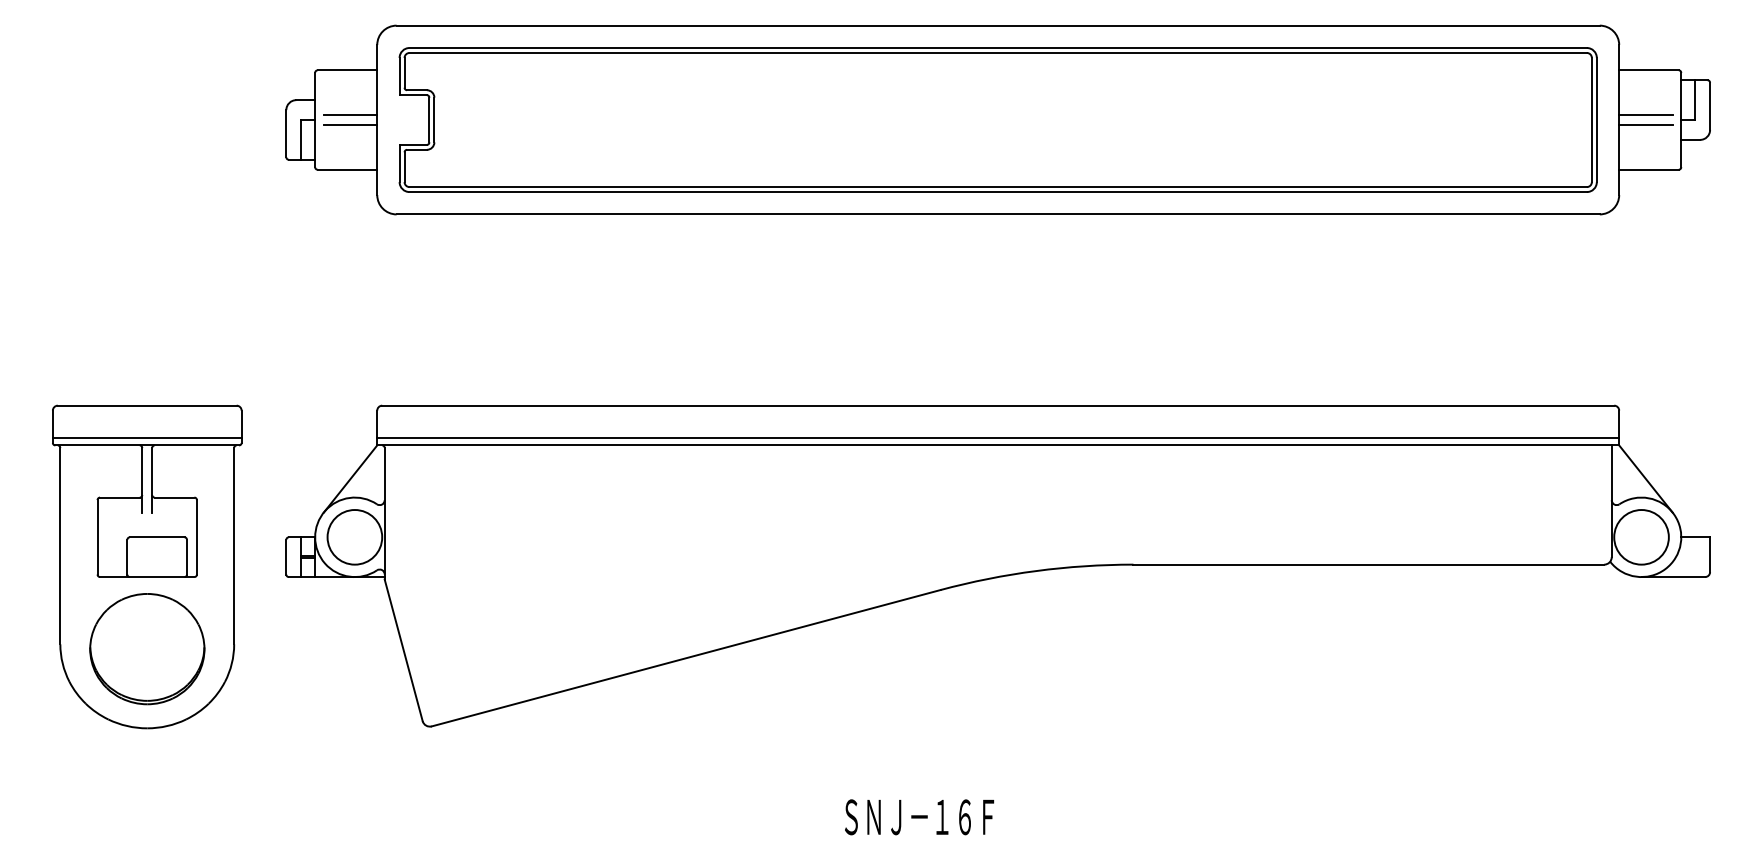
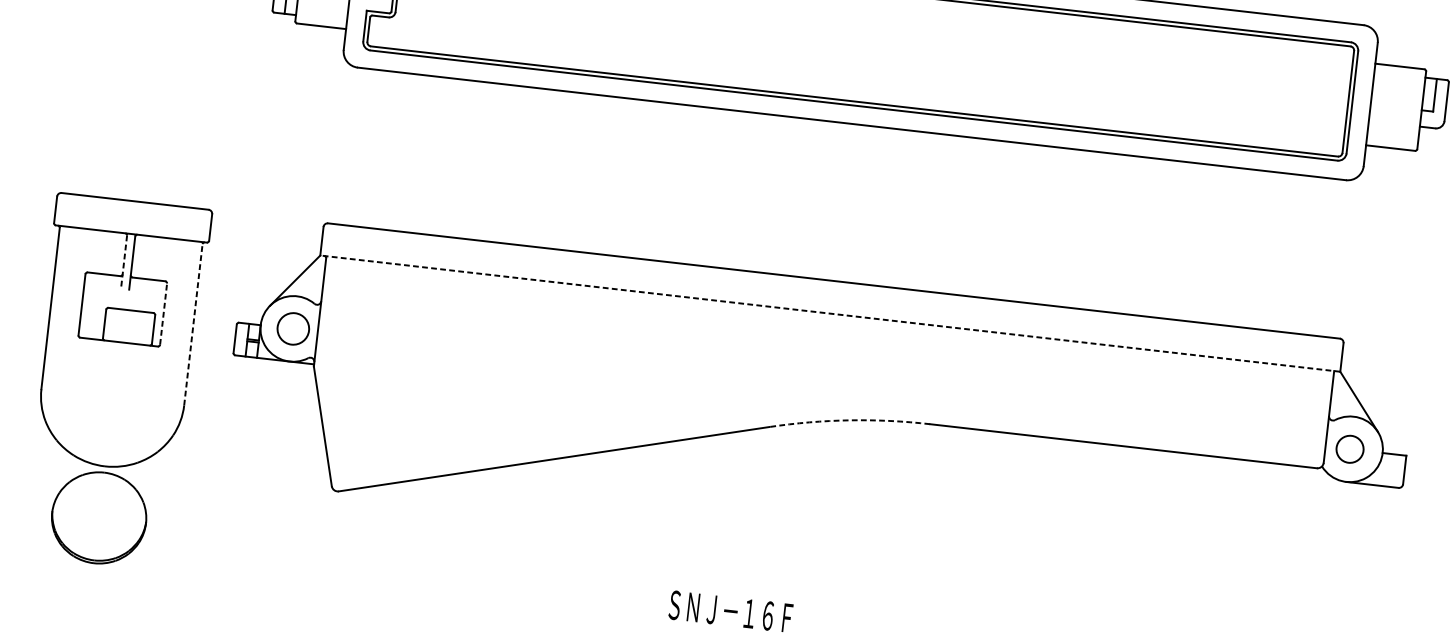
line: (1645, 115) -> (1392, 103), removed
line: (1645, 125) -> (1391, 111), removed
line: (146, 437) -> (131, 227), removed
line: (998, 437) -> (831, 307), removed
line: (998, 445) -> (830, 313), solid -> dashed
line: (142, 480) -> (124, 262), solid -> dashed
line: (196, 536) -> (163, 313), solid -> dashed
circle: (354, 537) -> (293, 329), size x0.7
circle: (1641, 537) -> (1350, 449), size x0.6
line: (234, 545) -> (193, 324), solid -> dashed
arc: (1036, 571) -> (849, 420), solid -> dashed
part: (147, 649) -> (99, 518), moved

